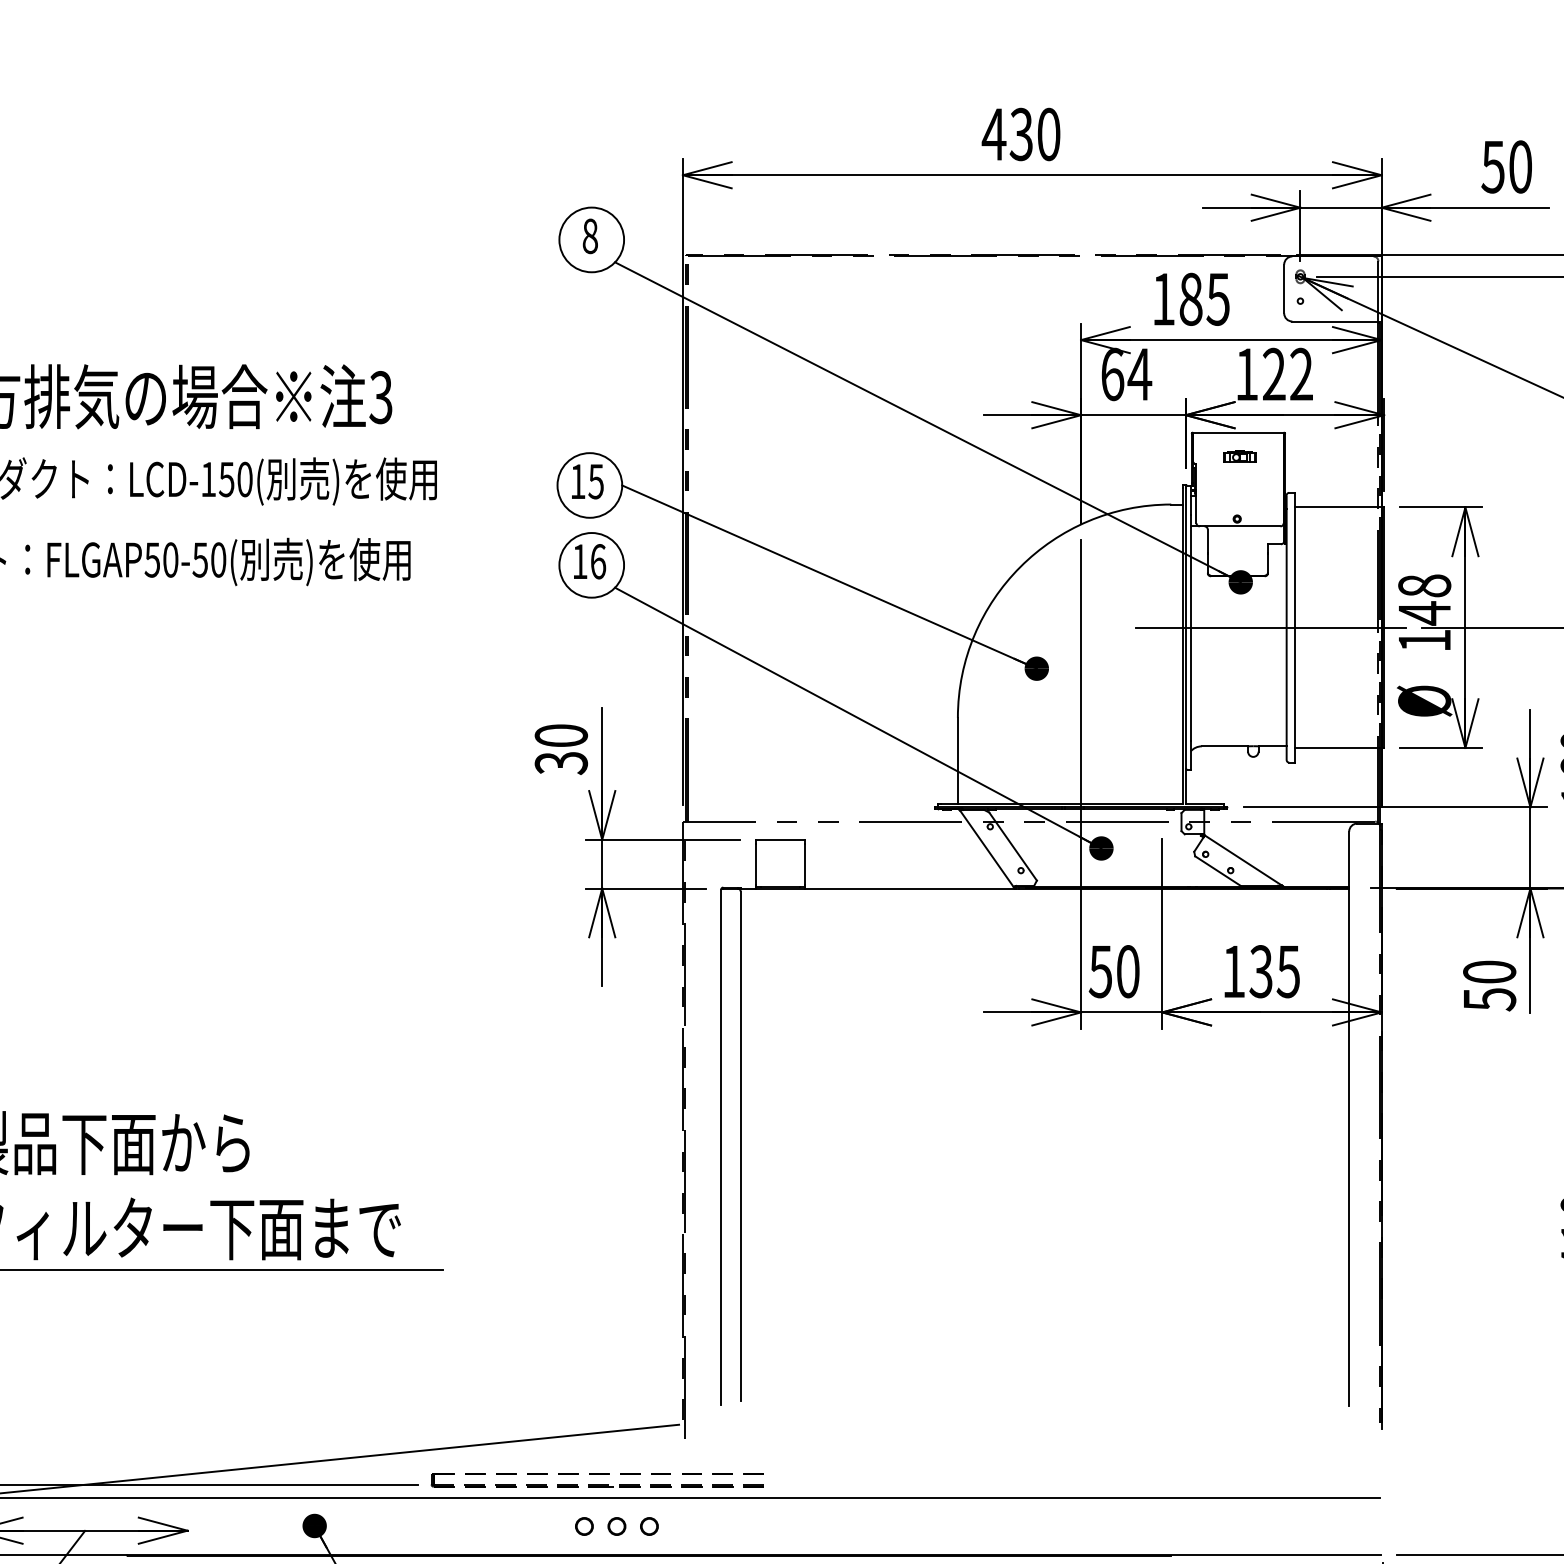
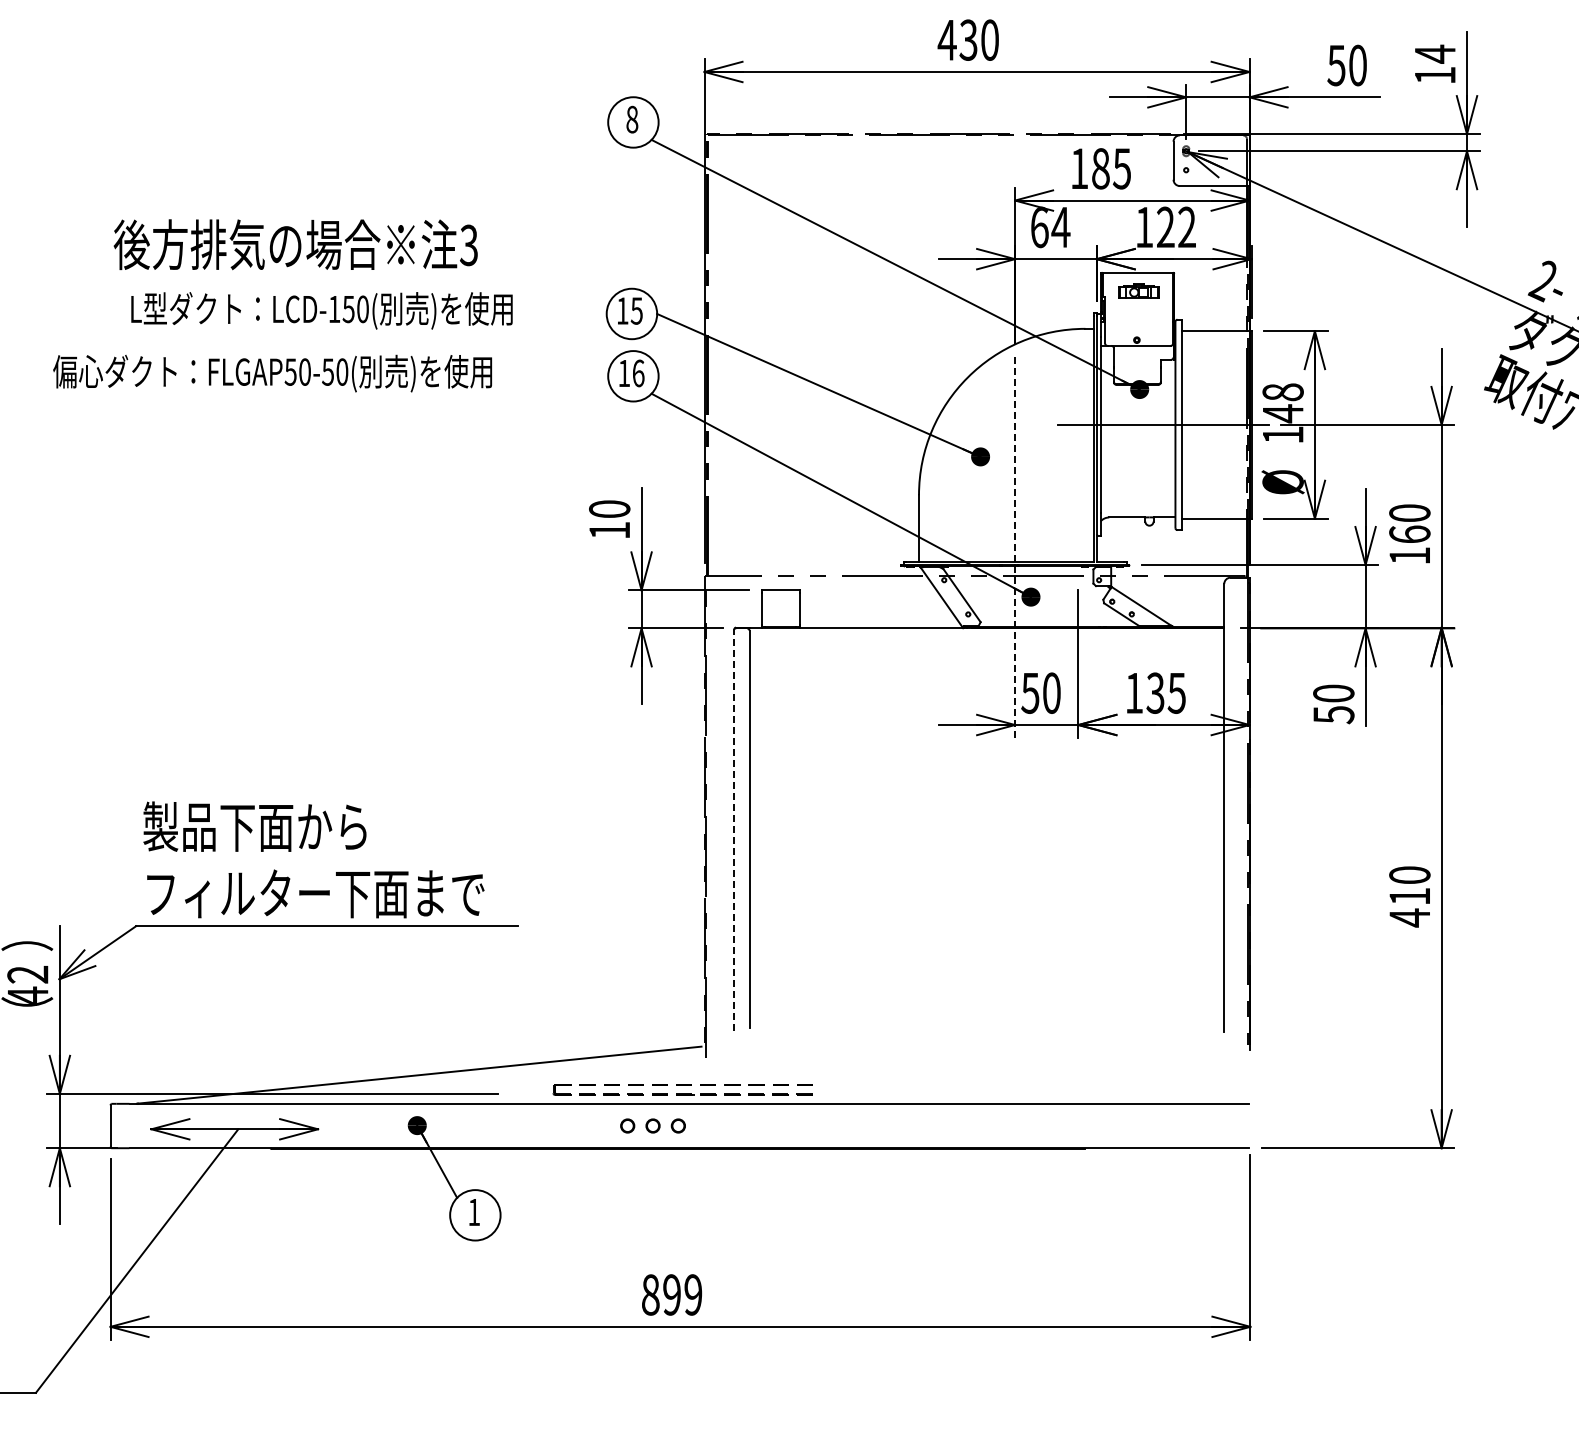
part: (1240, 456) -> (1139, 291), size x1.6
text: (561, 763) -> (609, 530), 30 -> 10
line: (1081, 784) -> (1015, 547), solid -> dashed
line: (721, 1147) -> (734, 830), solid -> dashed
part: (596, 1479) -> (682, 1089), moved

